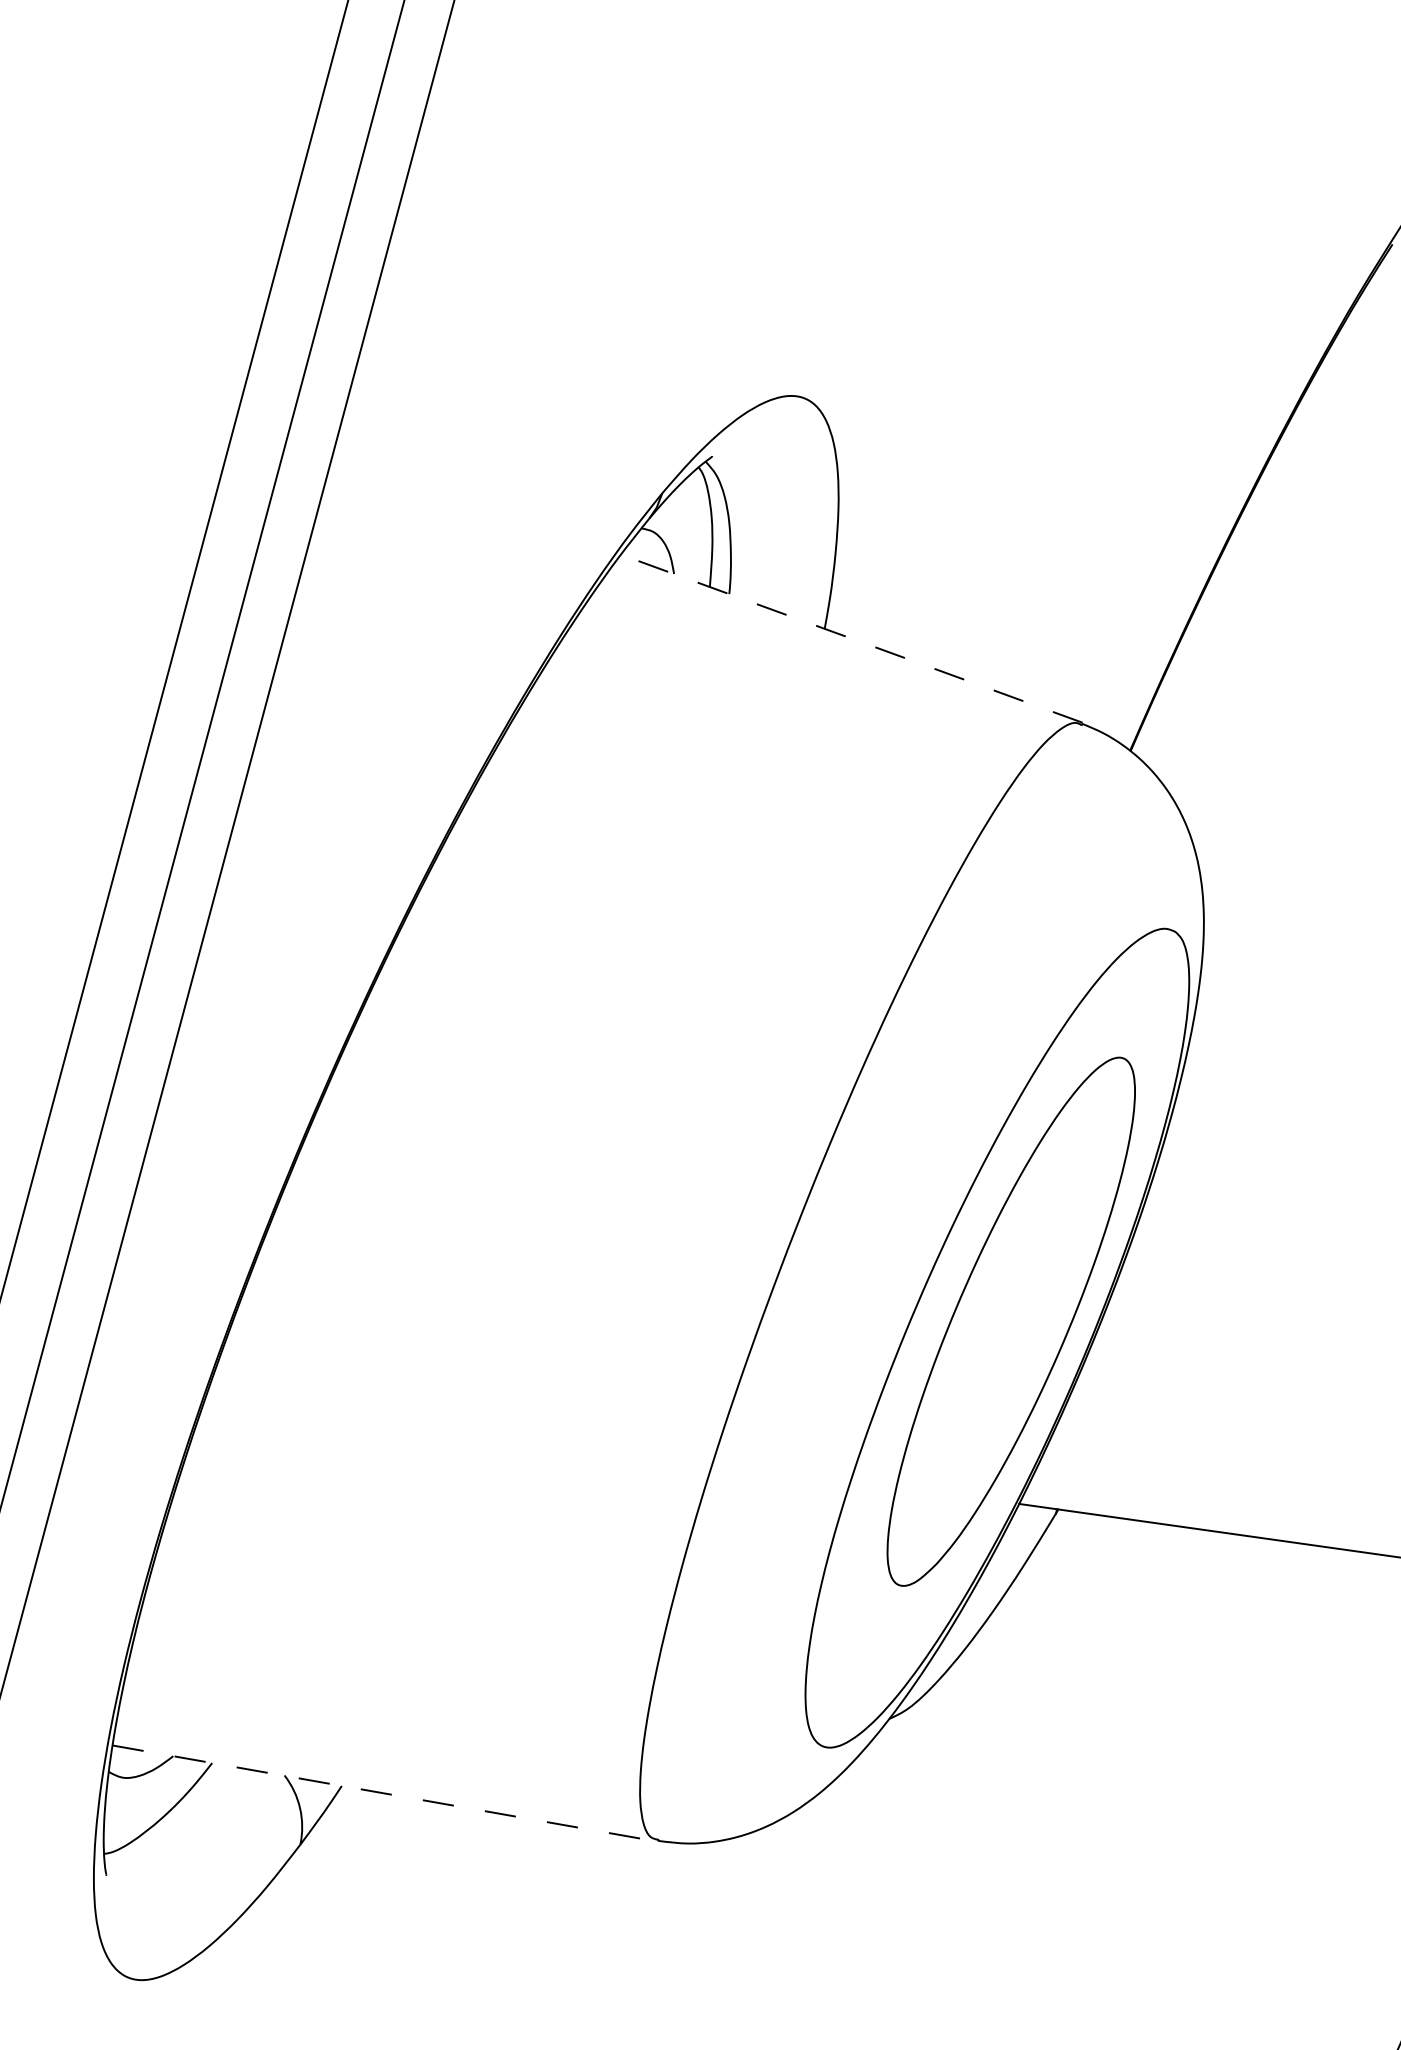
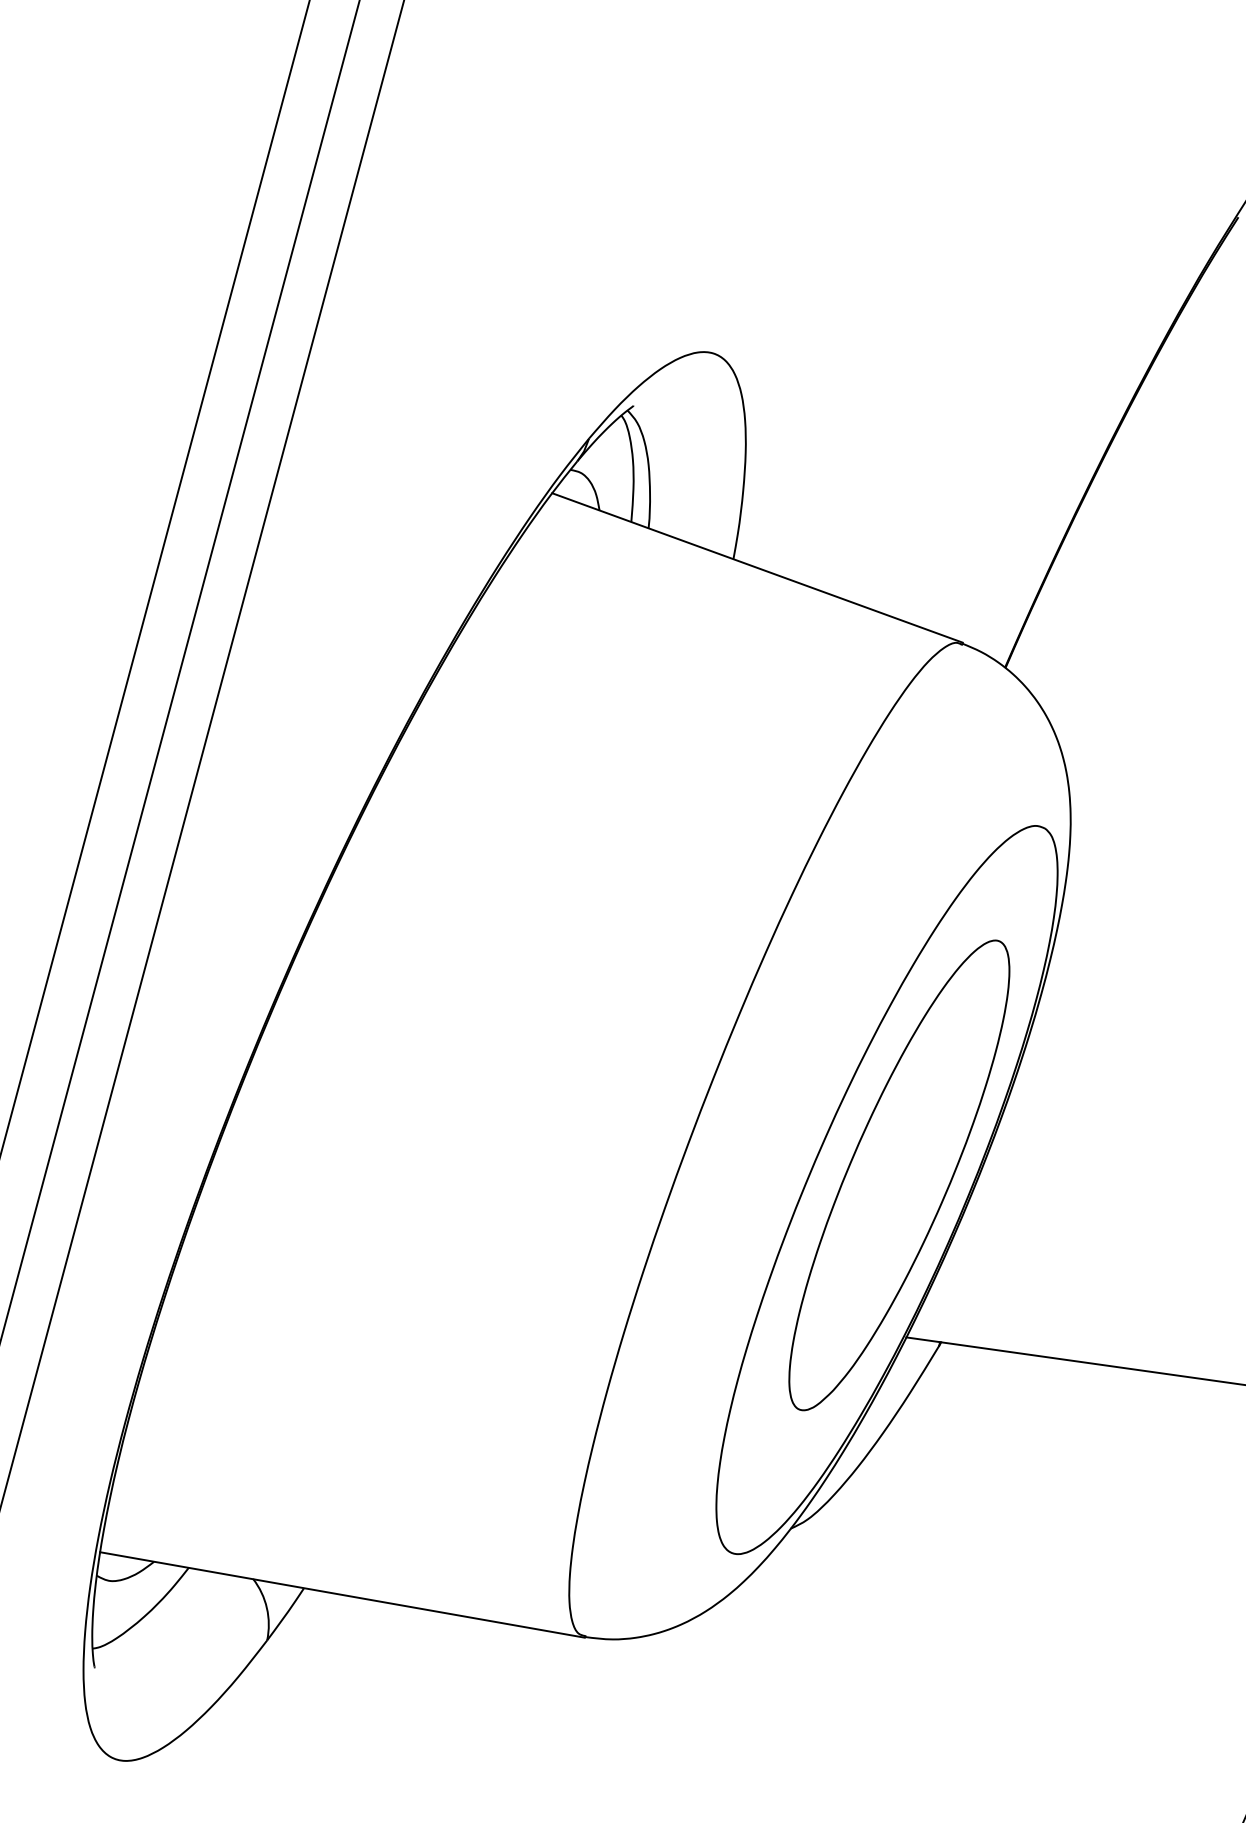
line: (851, 638) -> (757, 567), dashed -> solid
line: (385, 1793) -> (342, 1594), dashed -> solid

